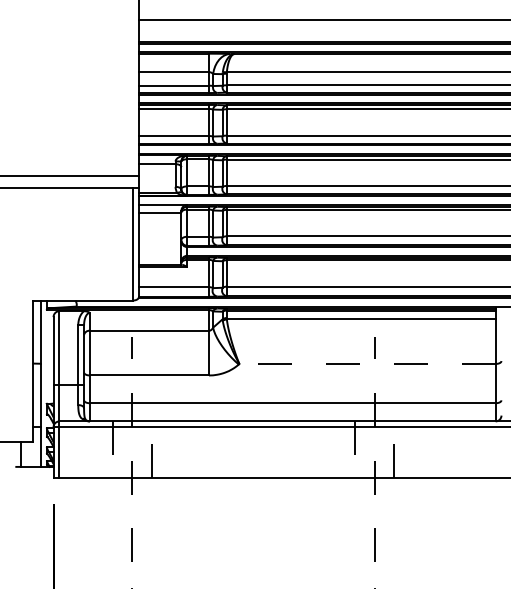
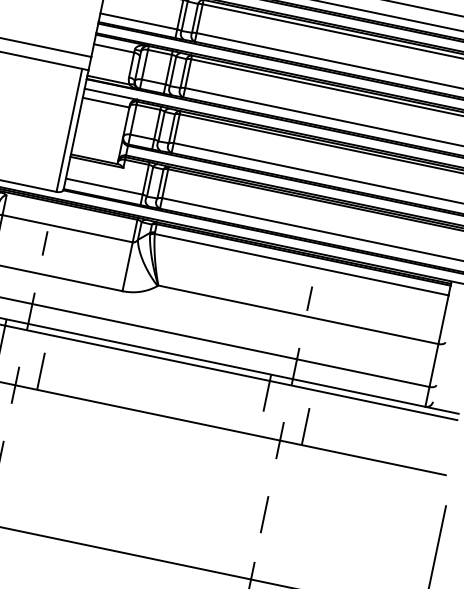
line: (367, 363) -> (298, 314), dashed -> solid

